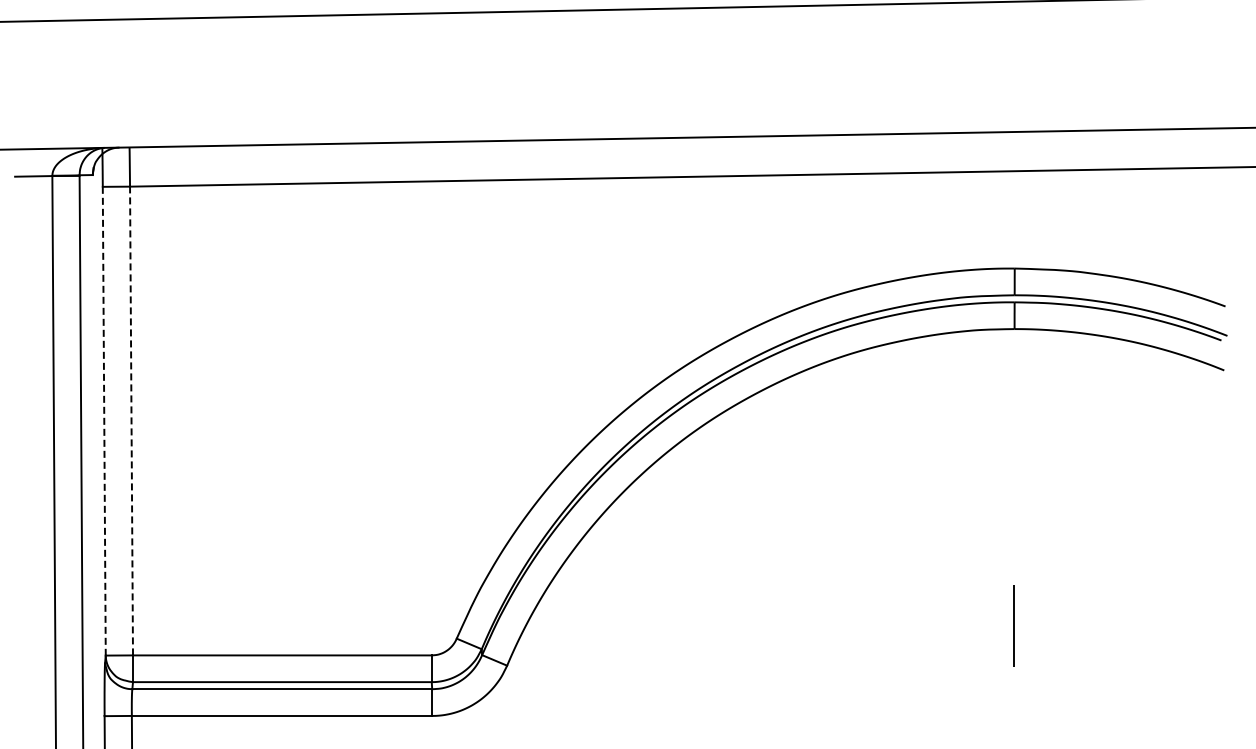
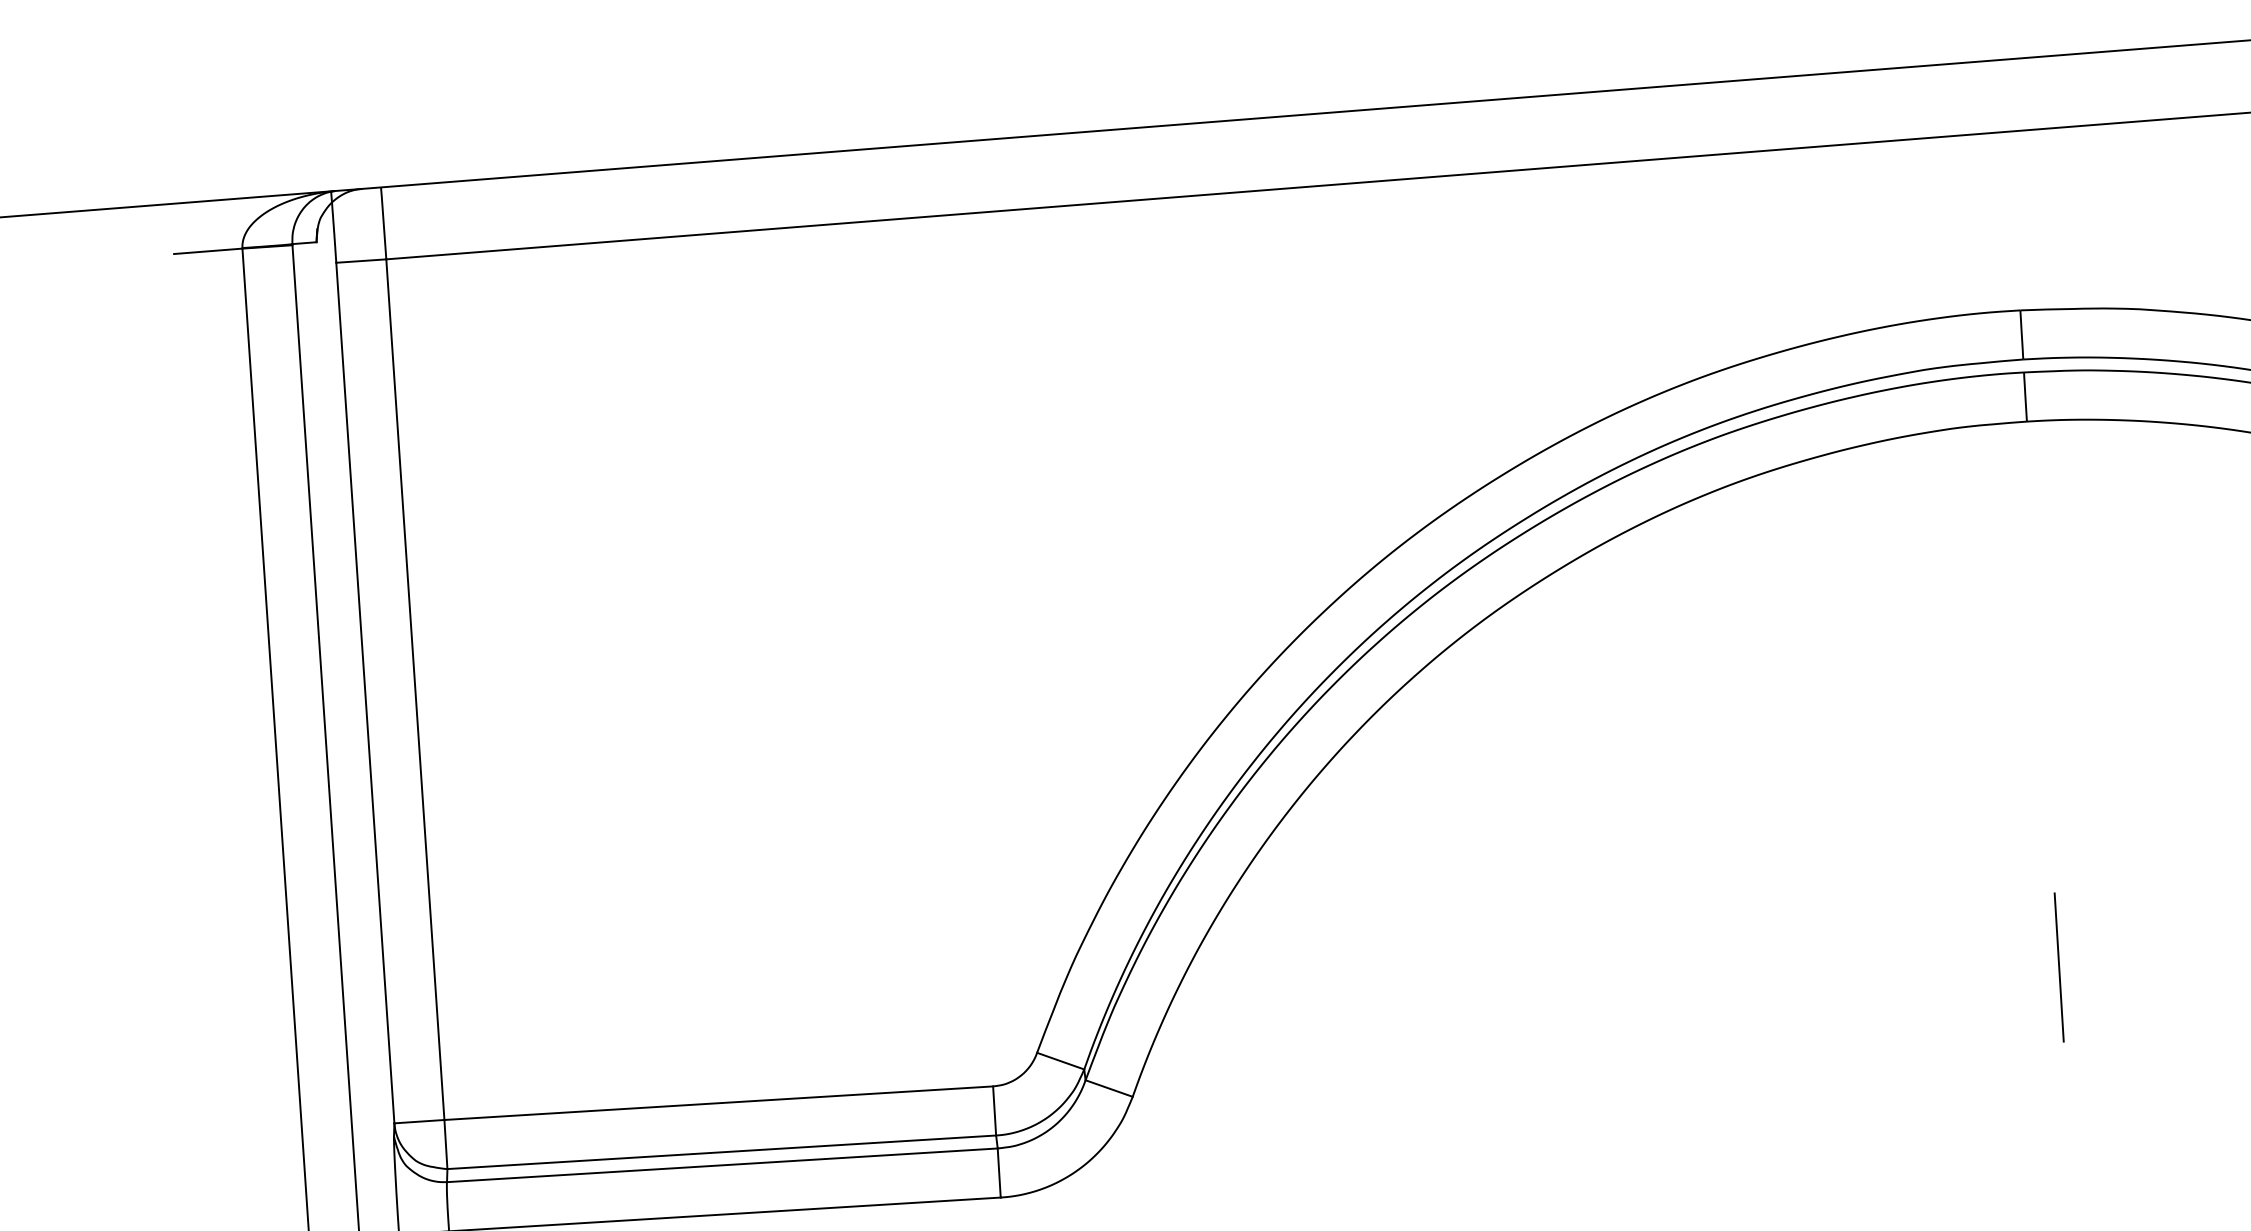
line: (131, 420) -> (415, 688), dashed -> solid
line: (104, 421) -> (365, 693), dashed -> solid

